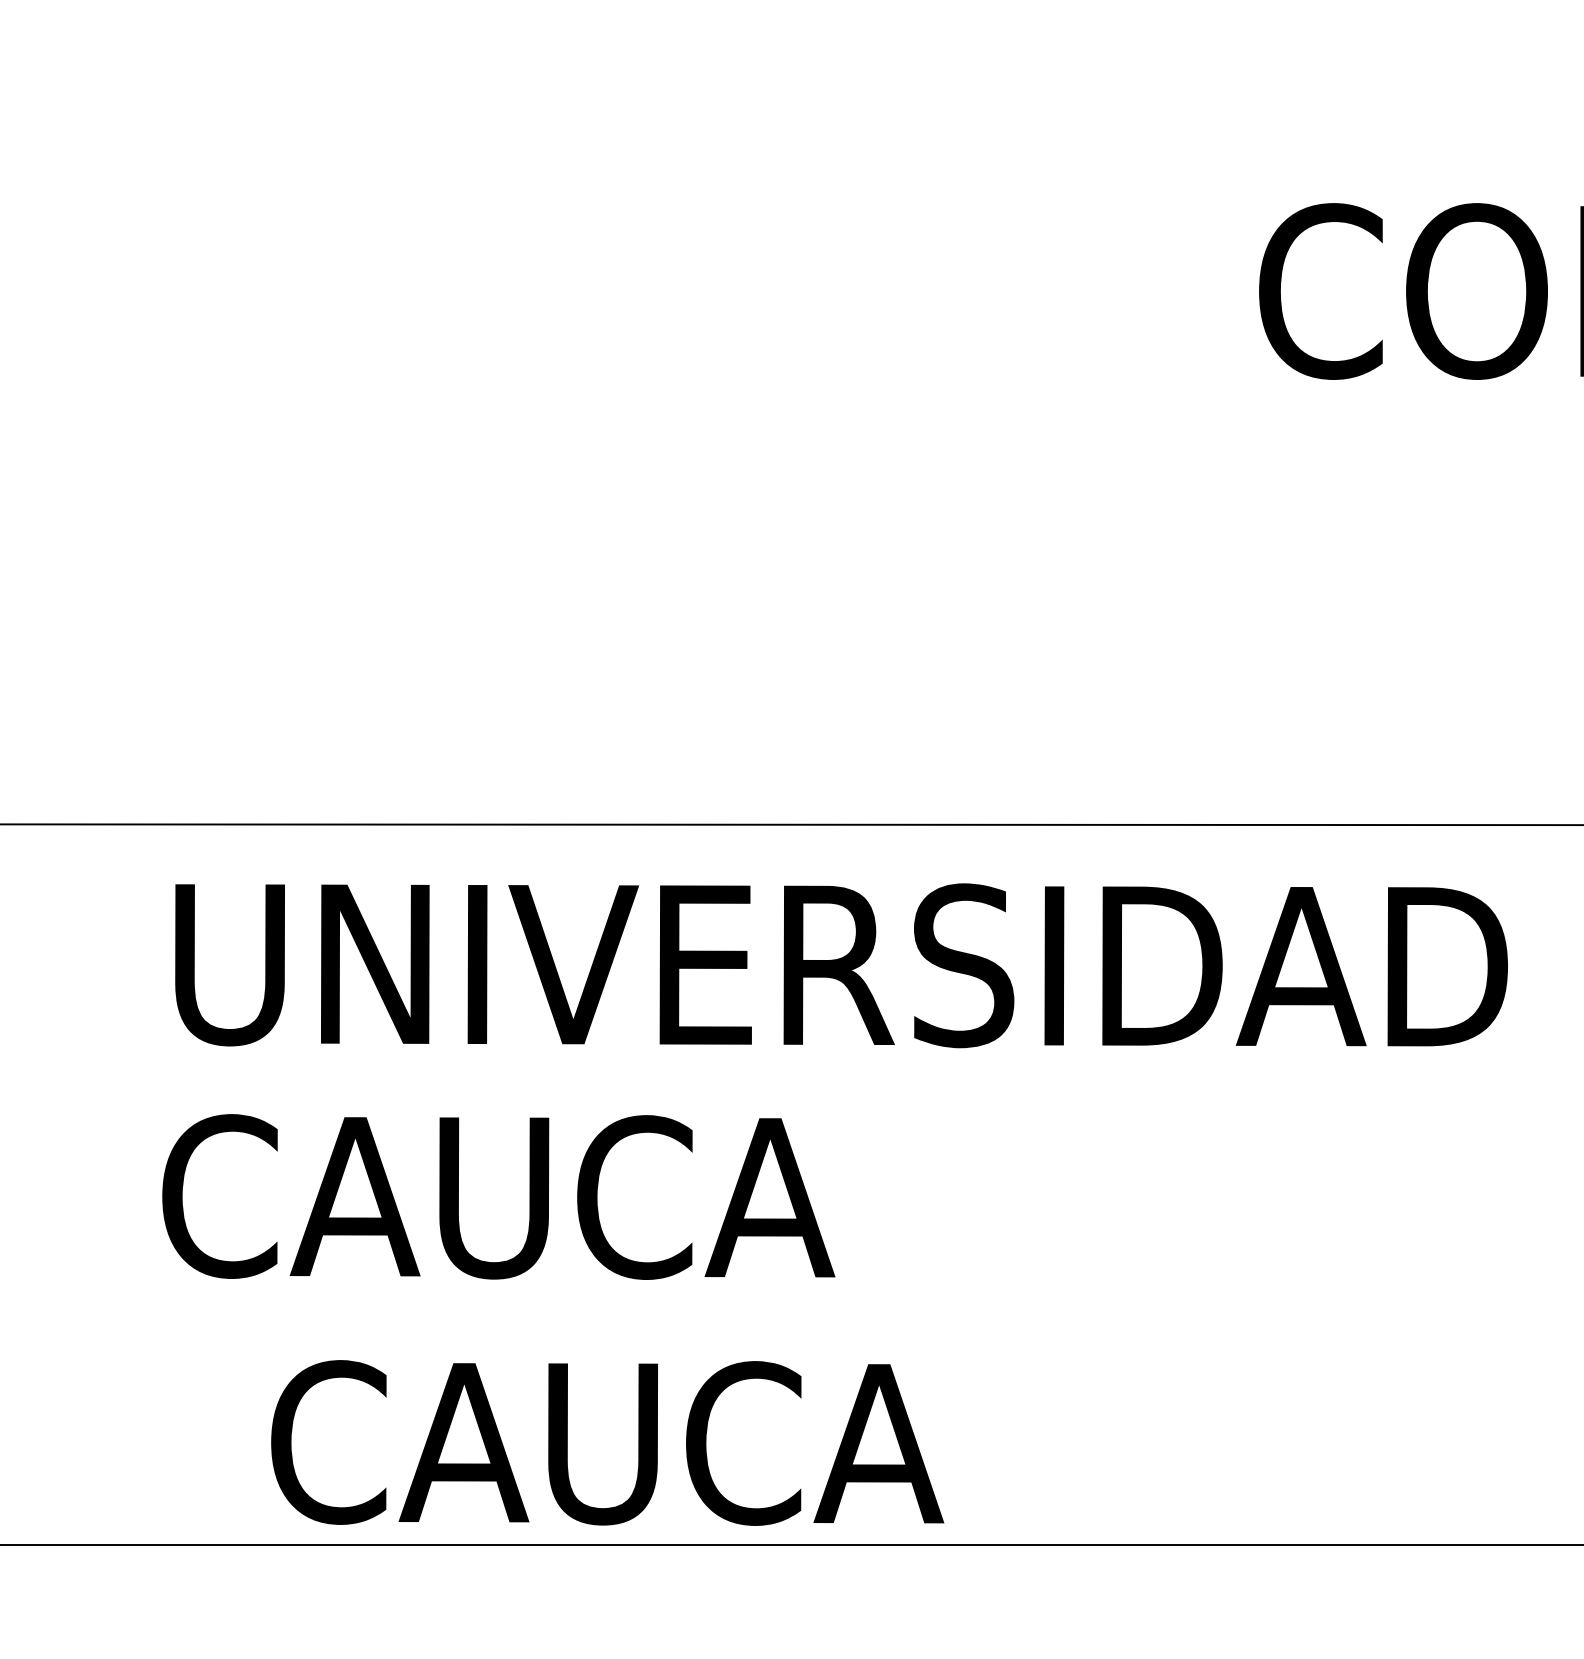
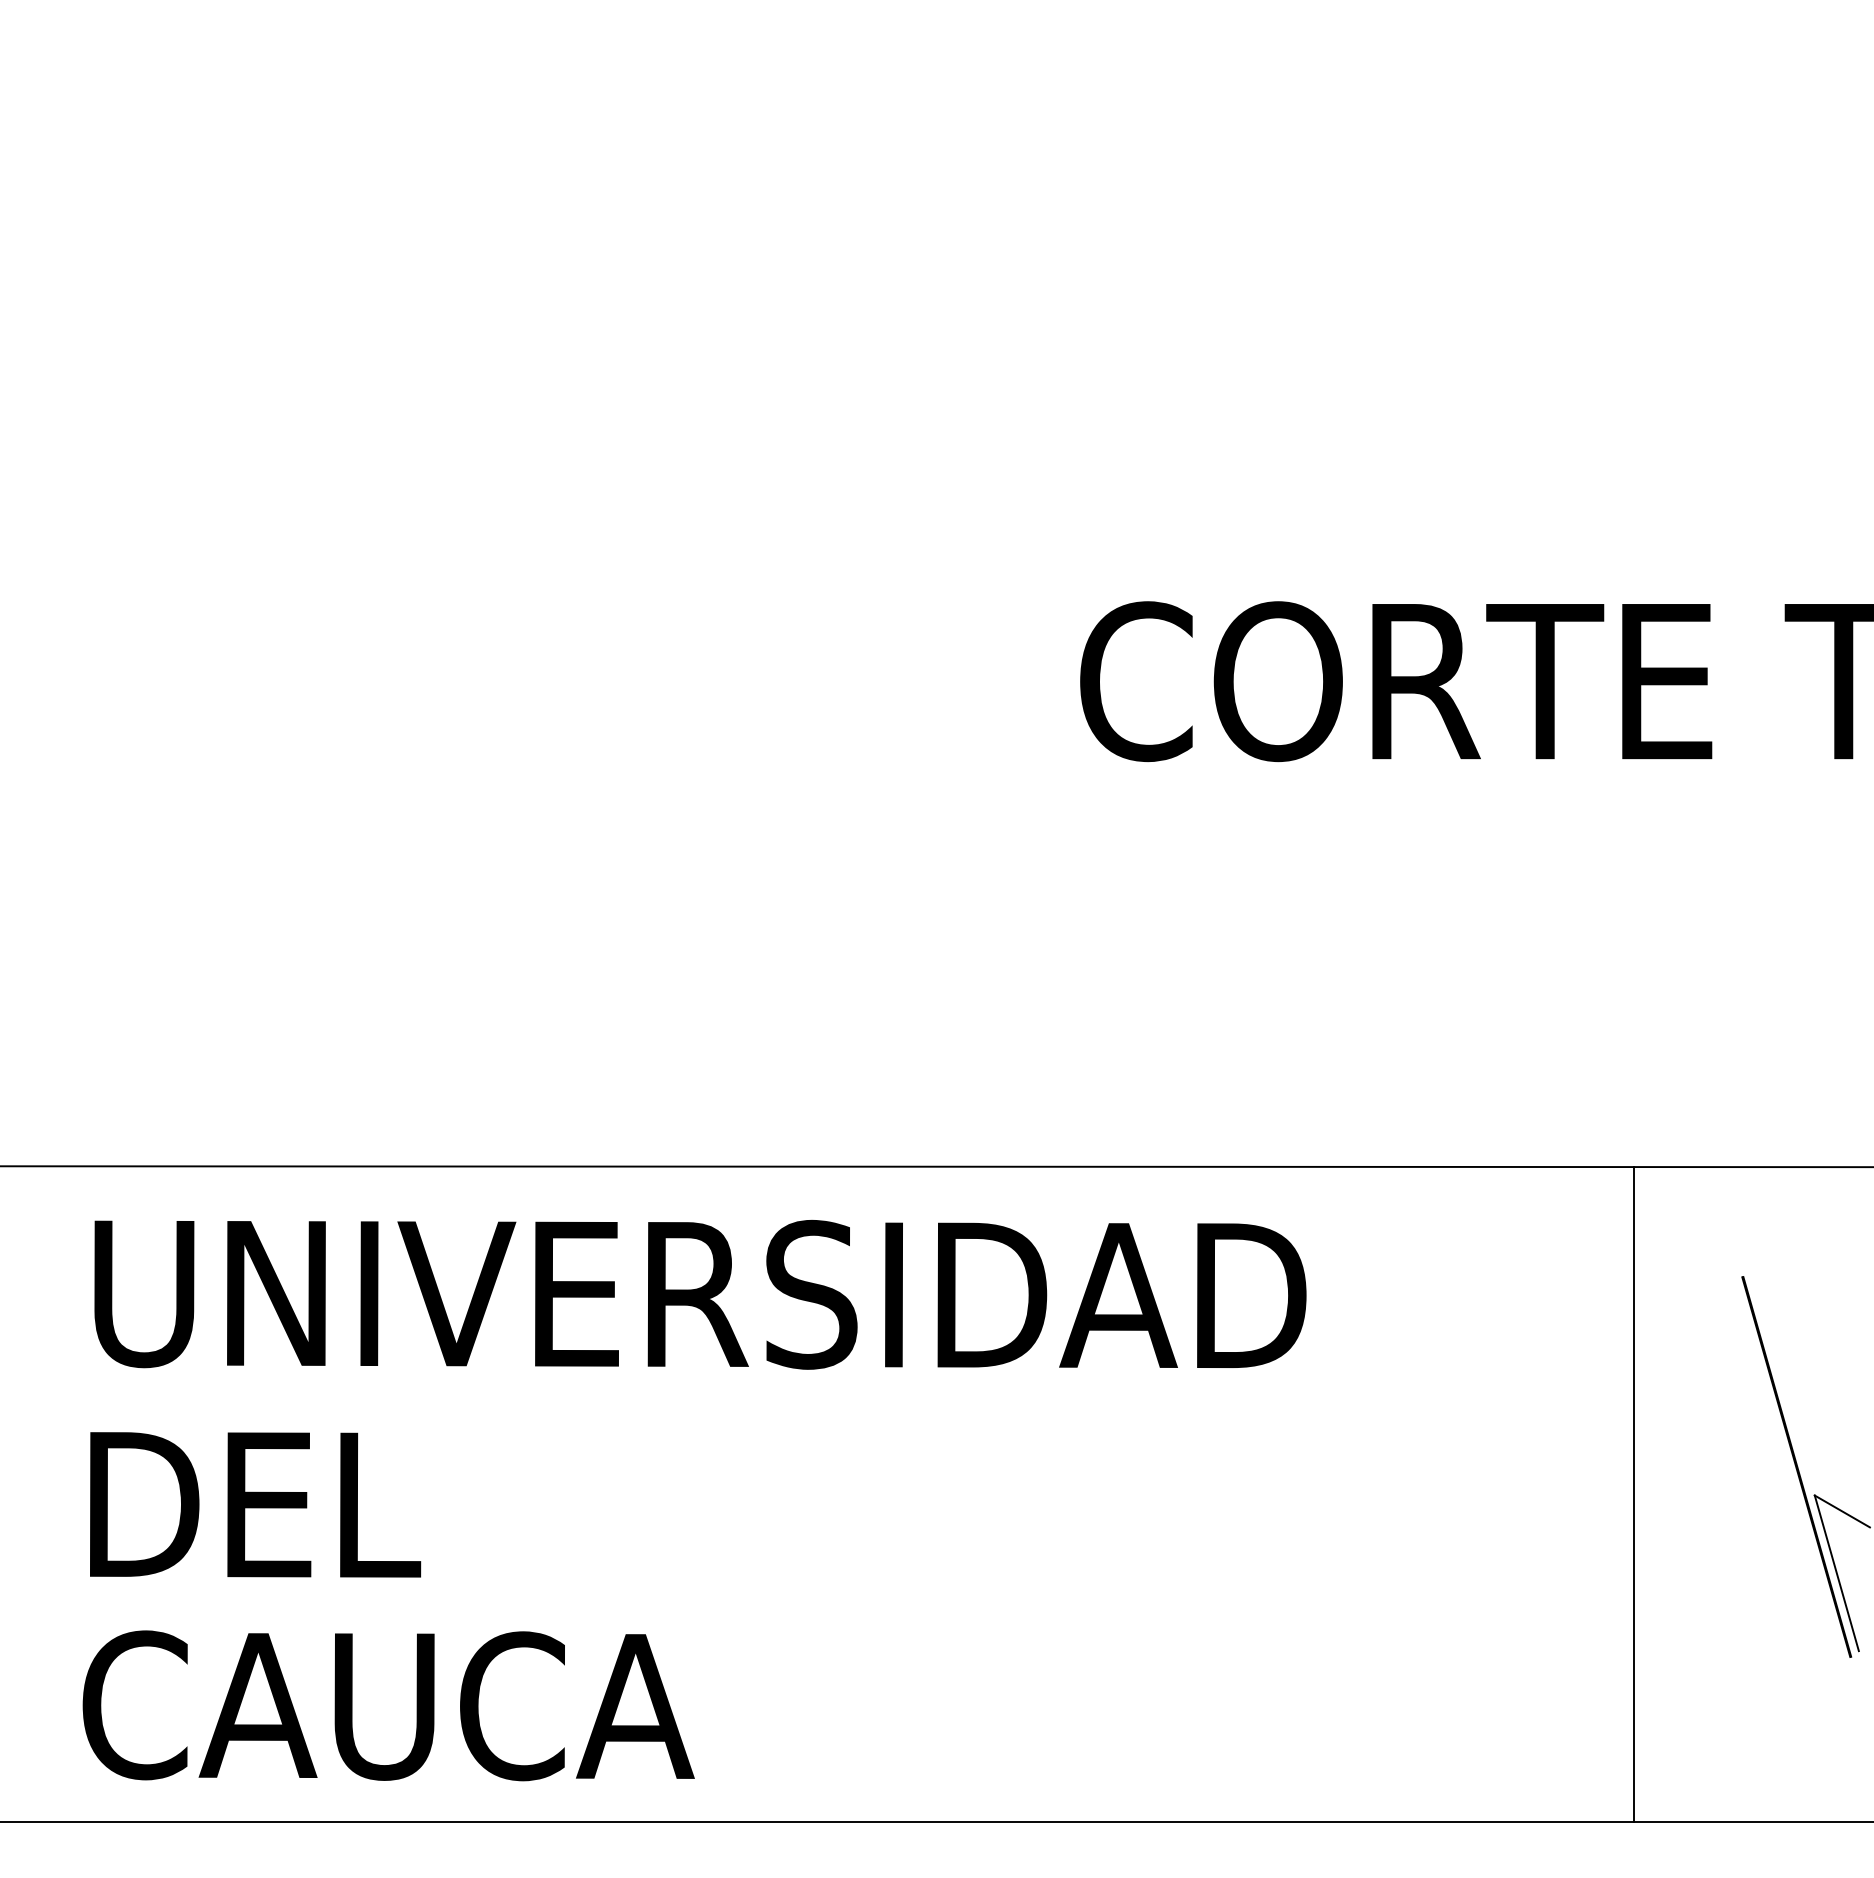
text: (498, 1196) -> (388, 1504), CAUCA -> DEL
text: (607, 1442) -> (388, 1705), moved

